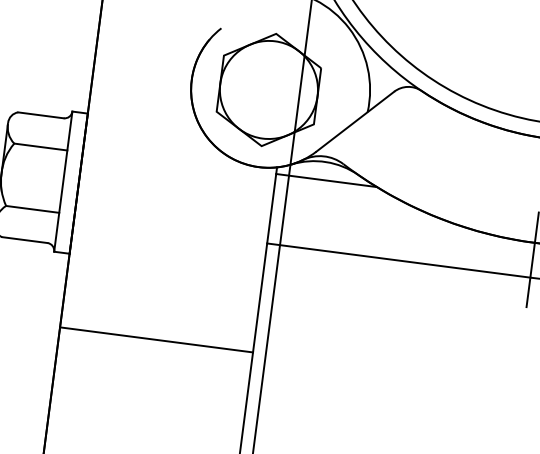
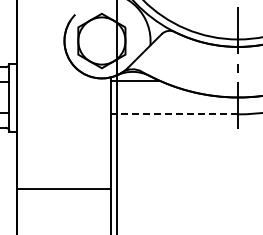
line: (398, 260) -> (174, 114), solid -> dashed
line: (155, 340) -> (63, 189), moved

